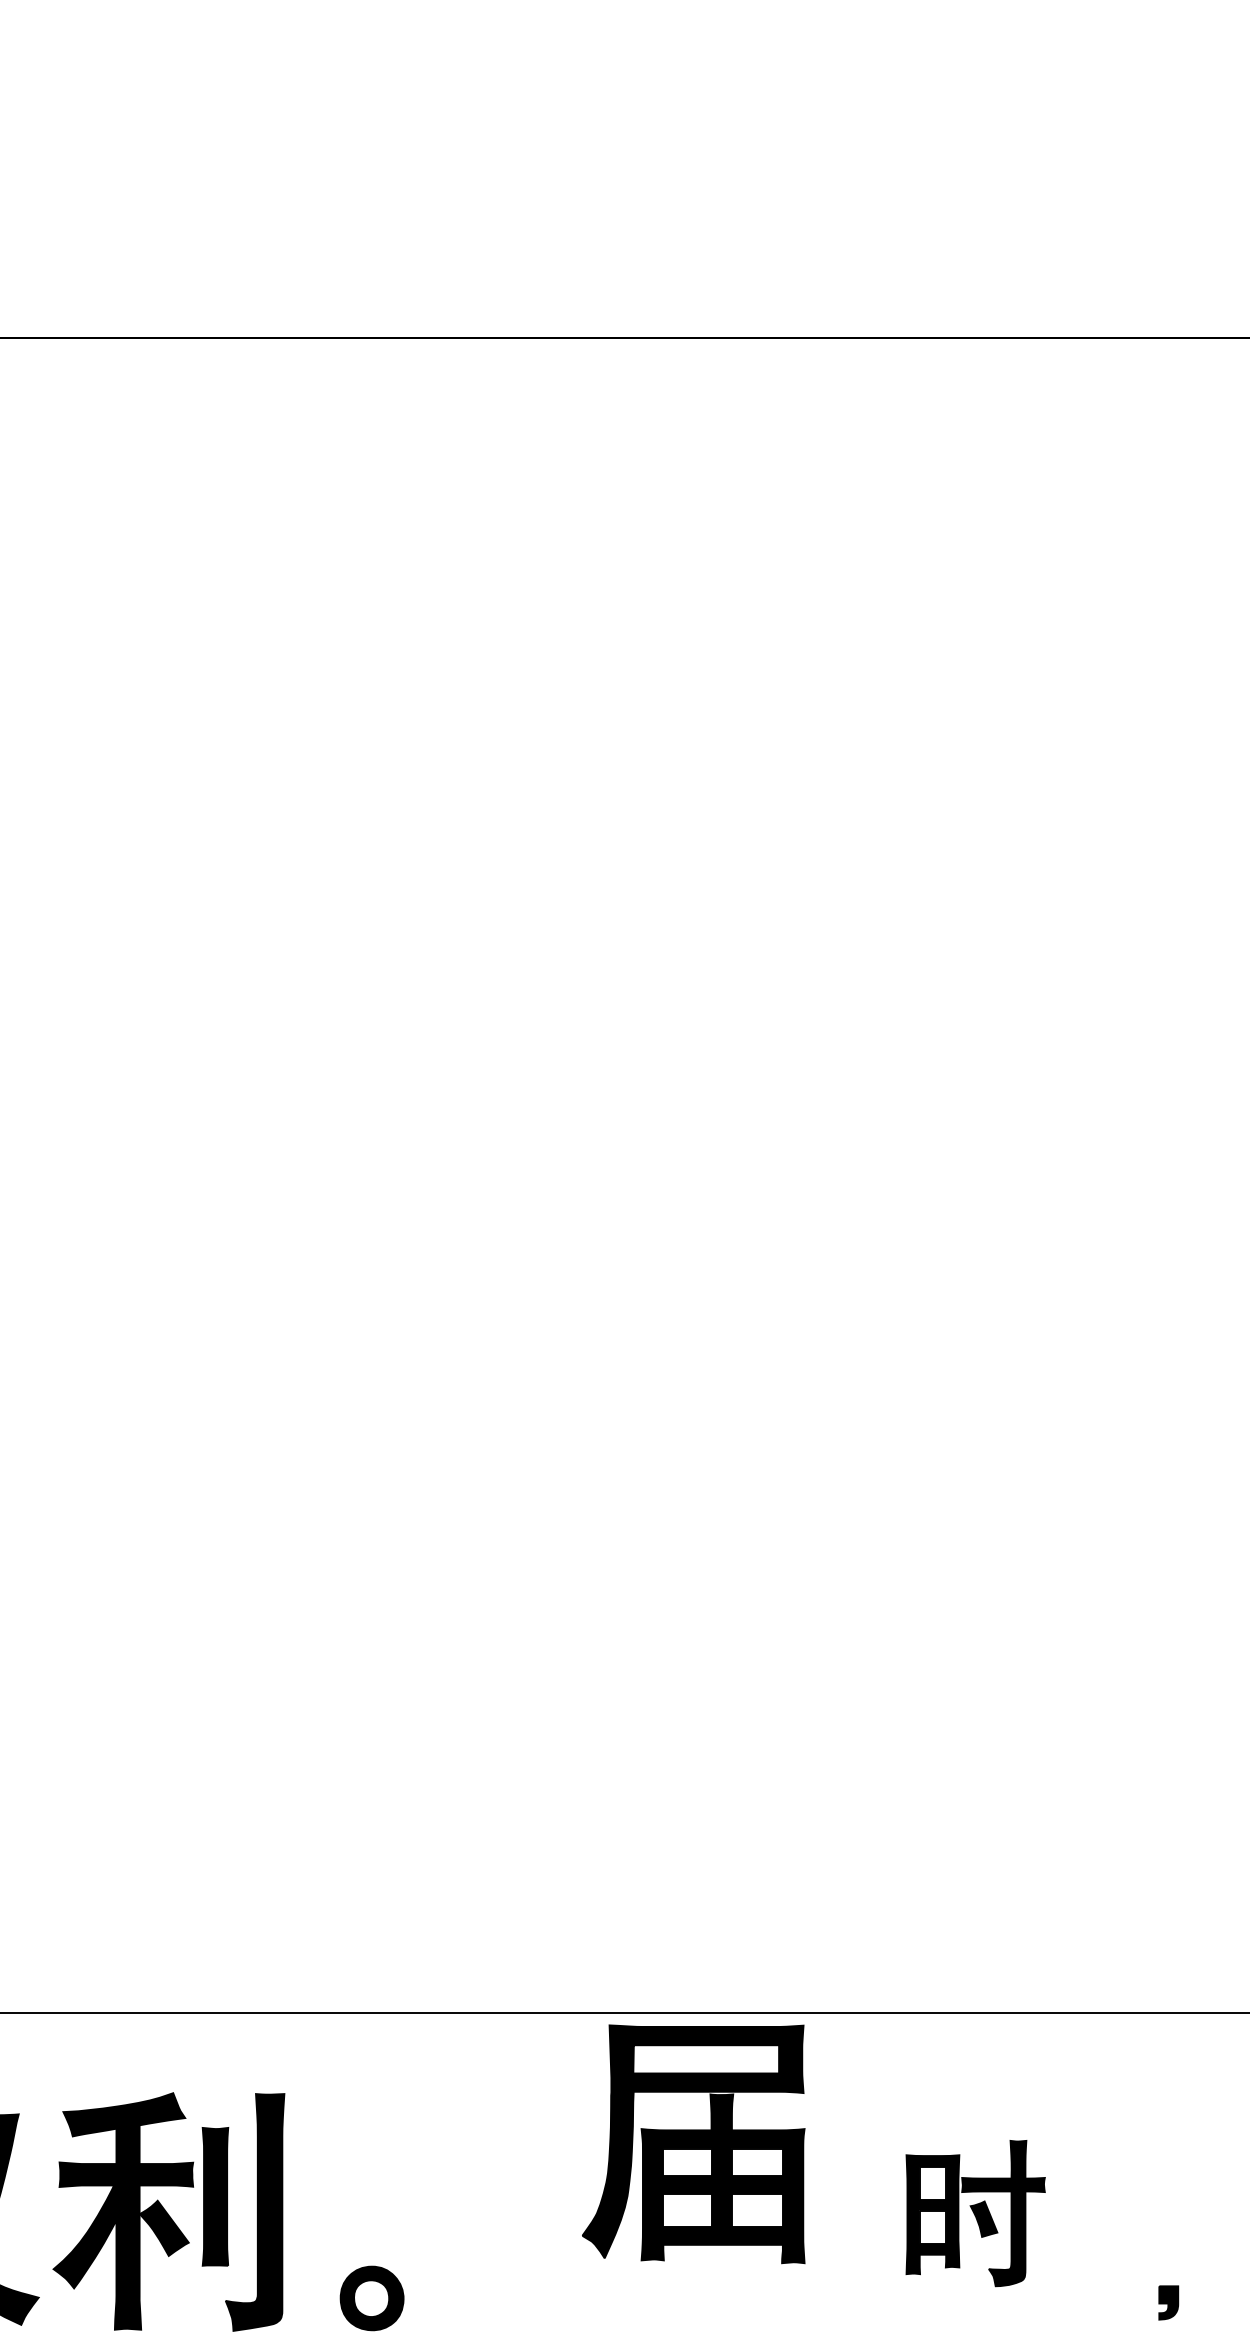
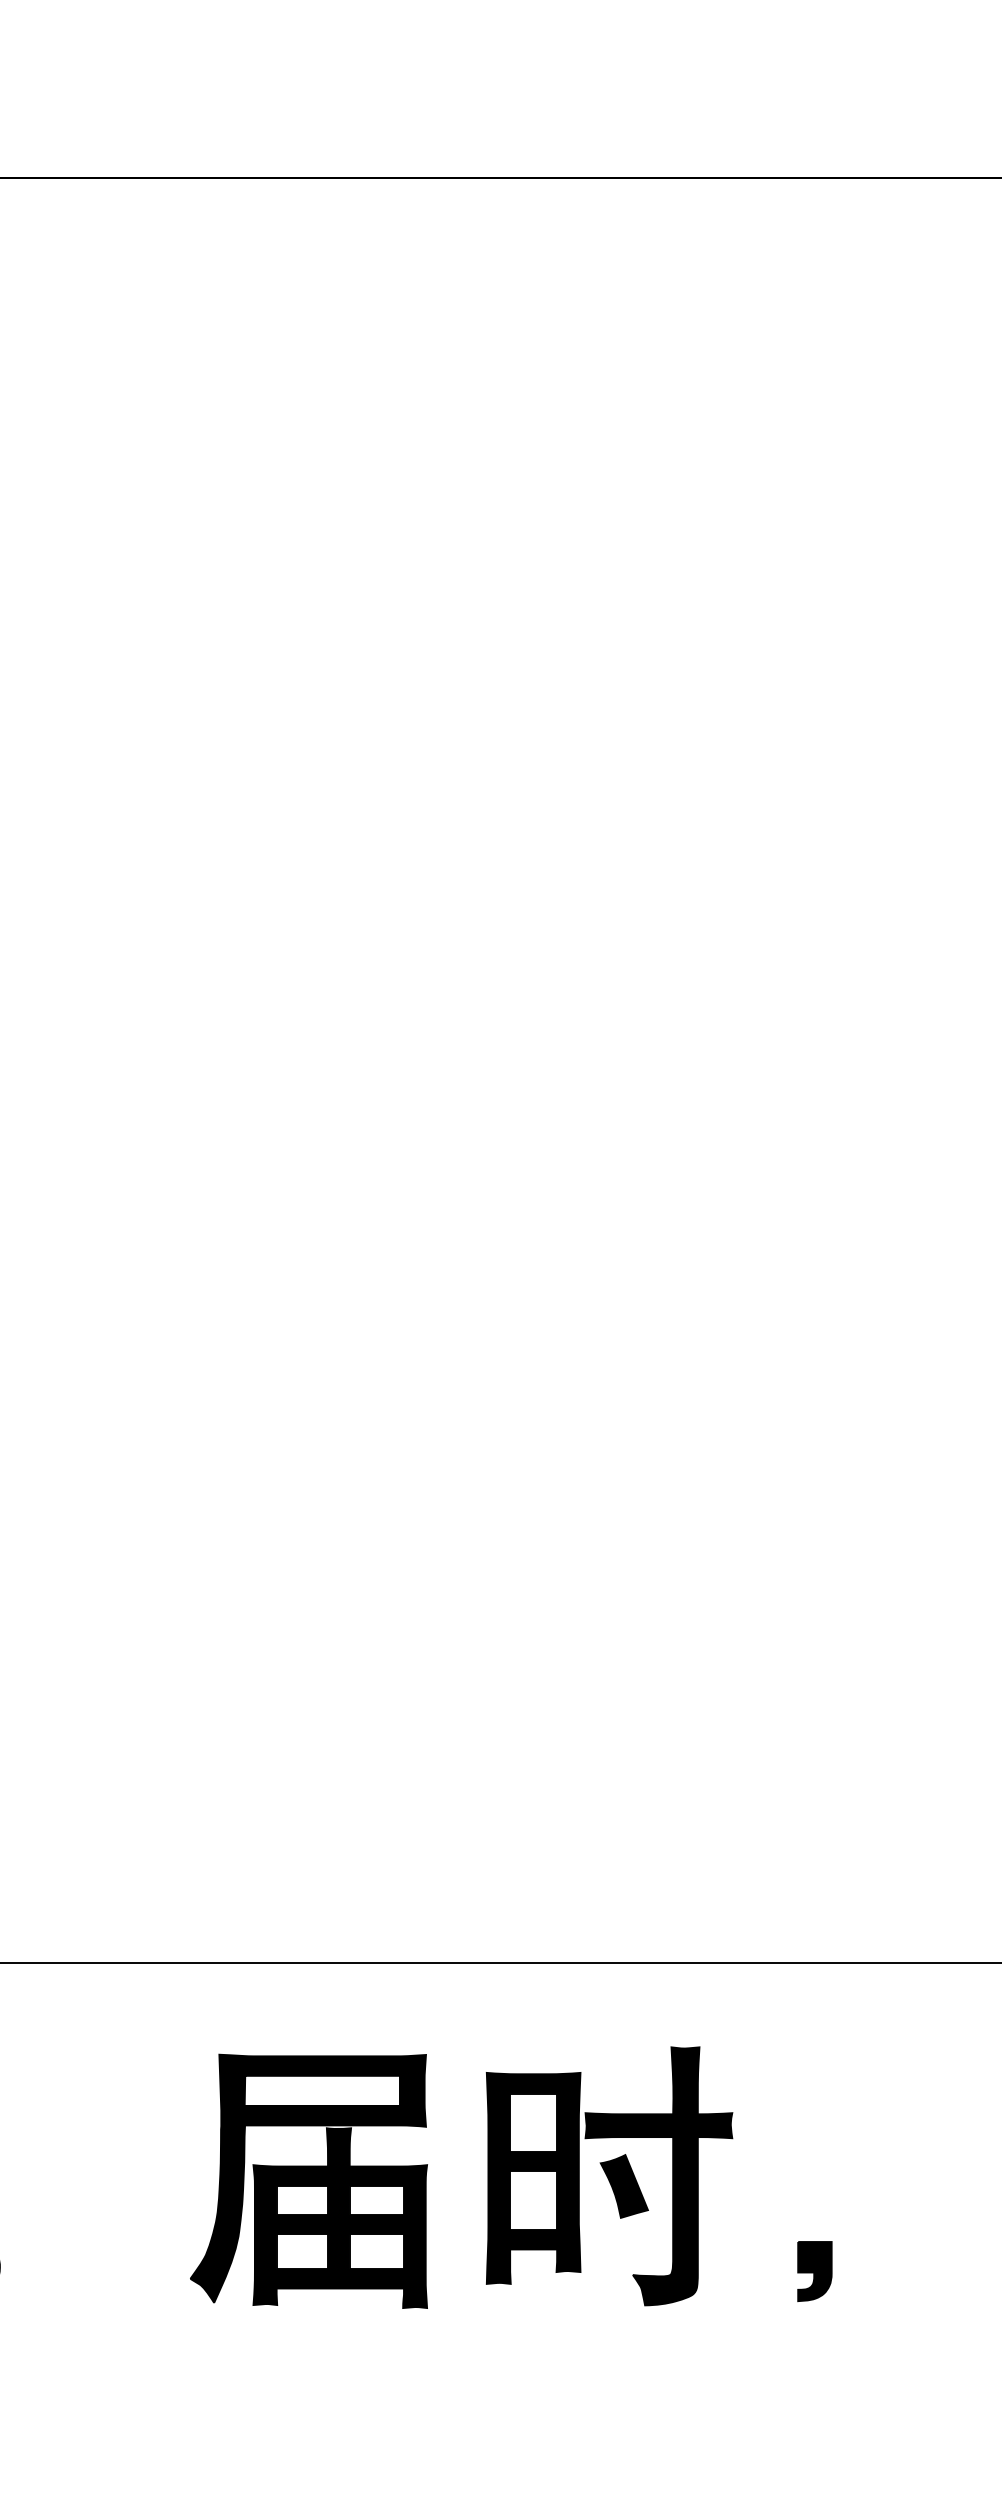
part: (693, 2144) -> (308, 2181), moved
part: (975, 2213) -> (609, 2176), size x1.67
part: (1168, 2302) -> (814, 2271), size x1.67

